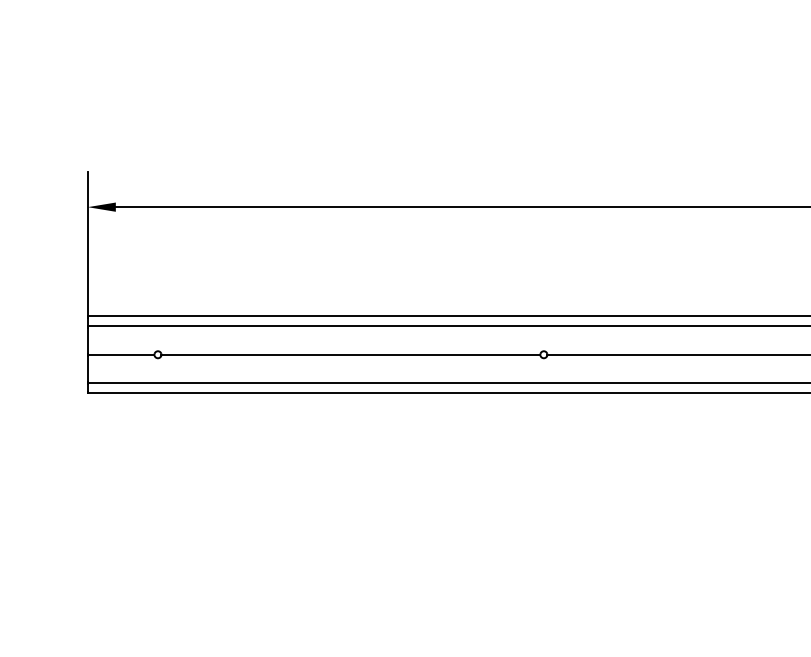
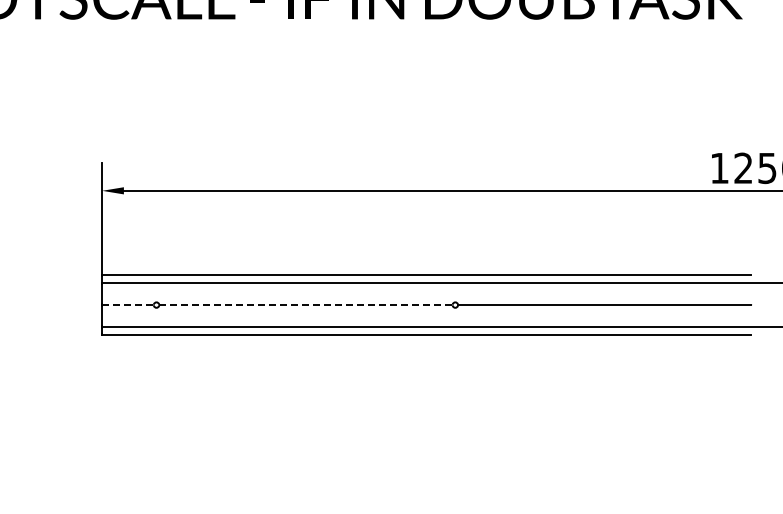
line: (121, 355) -> (128, 305), solid -> dashed
line: (350, 355) -> (305, 305), solid -> dashed

